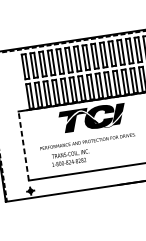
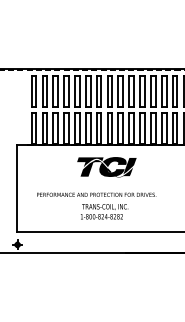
part: (92, 118) -> (106, 167), size x0.71
line: (23, 145) -> (17, 187), dashed -> solid
text: (70, 157) -> (104, 211), moved

